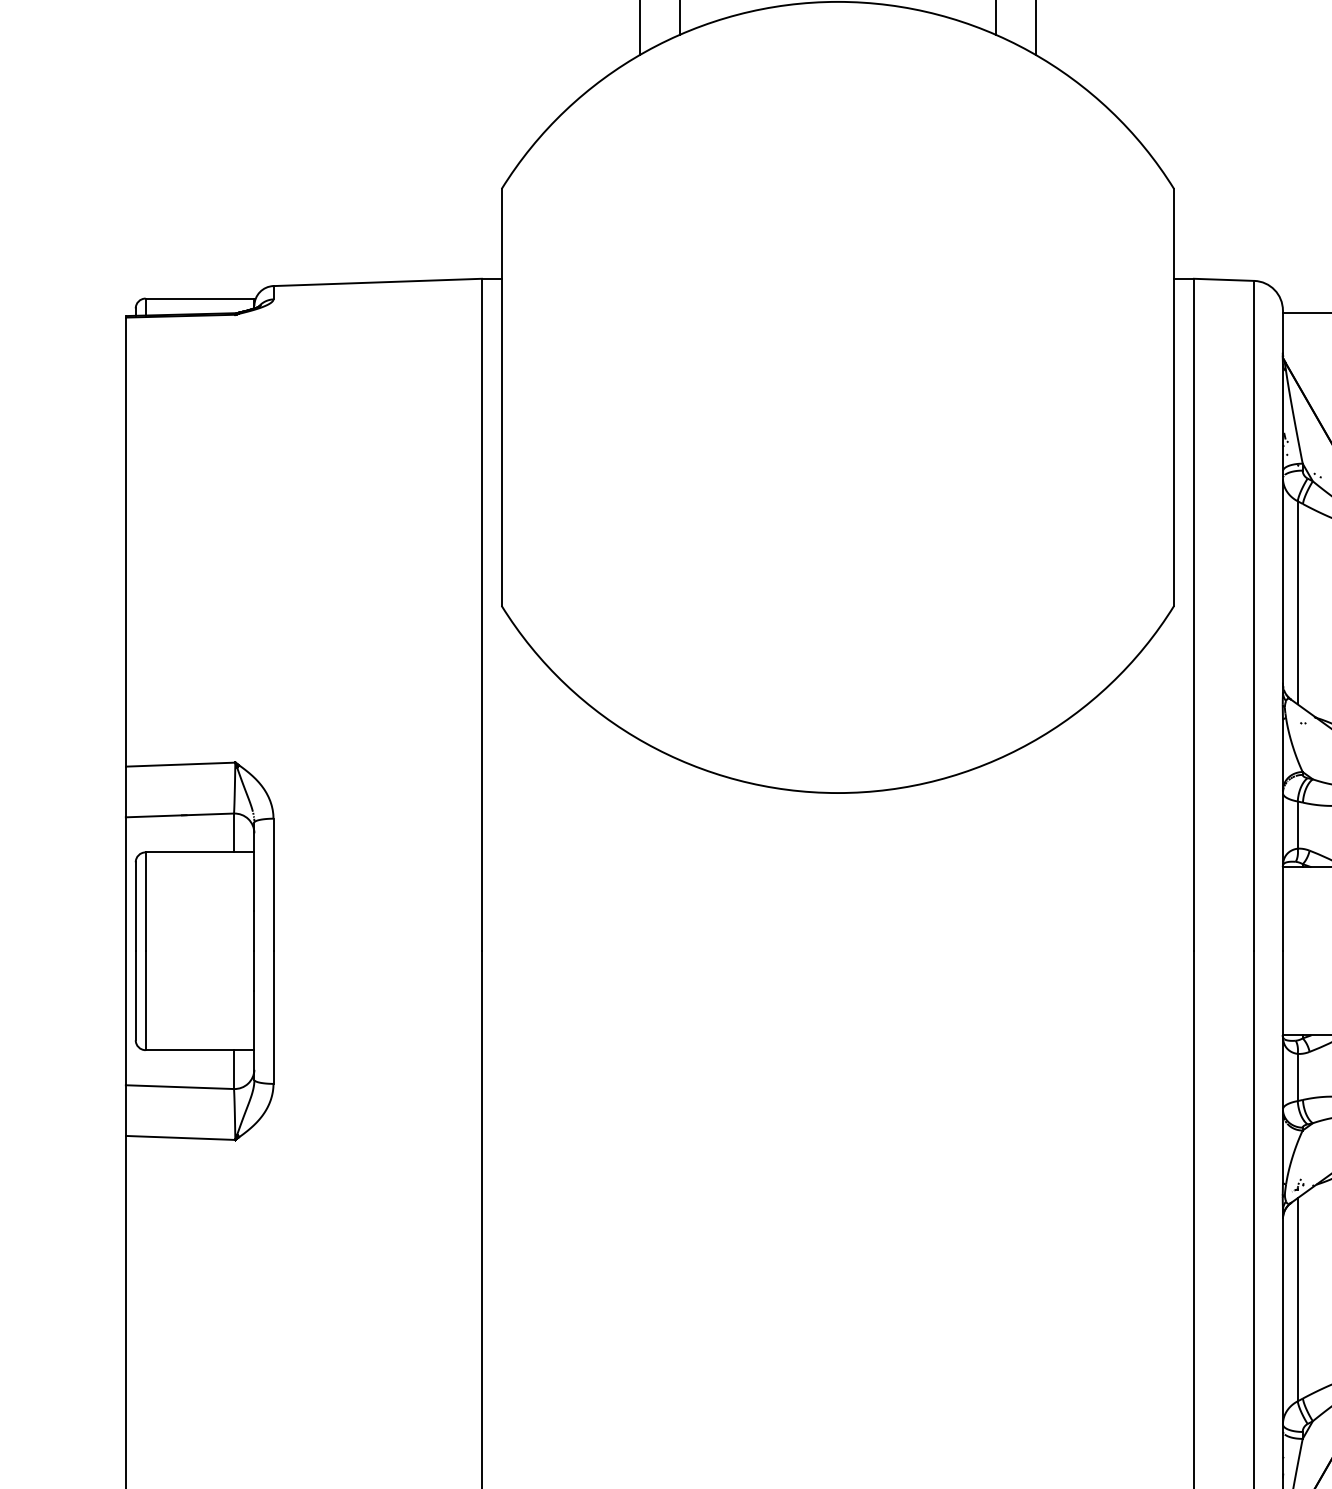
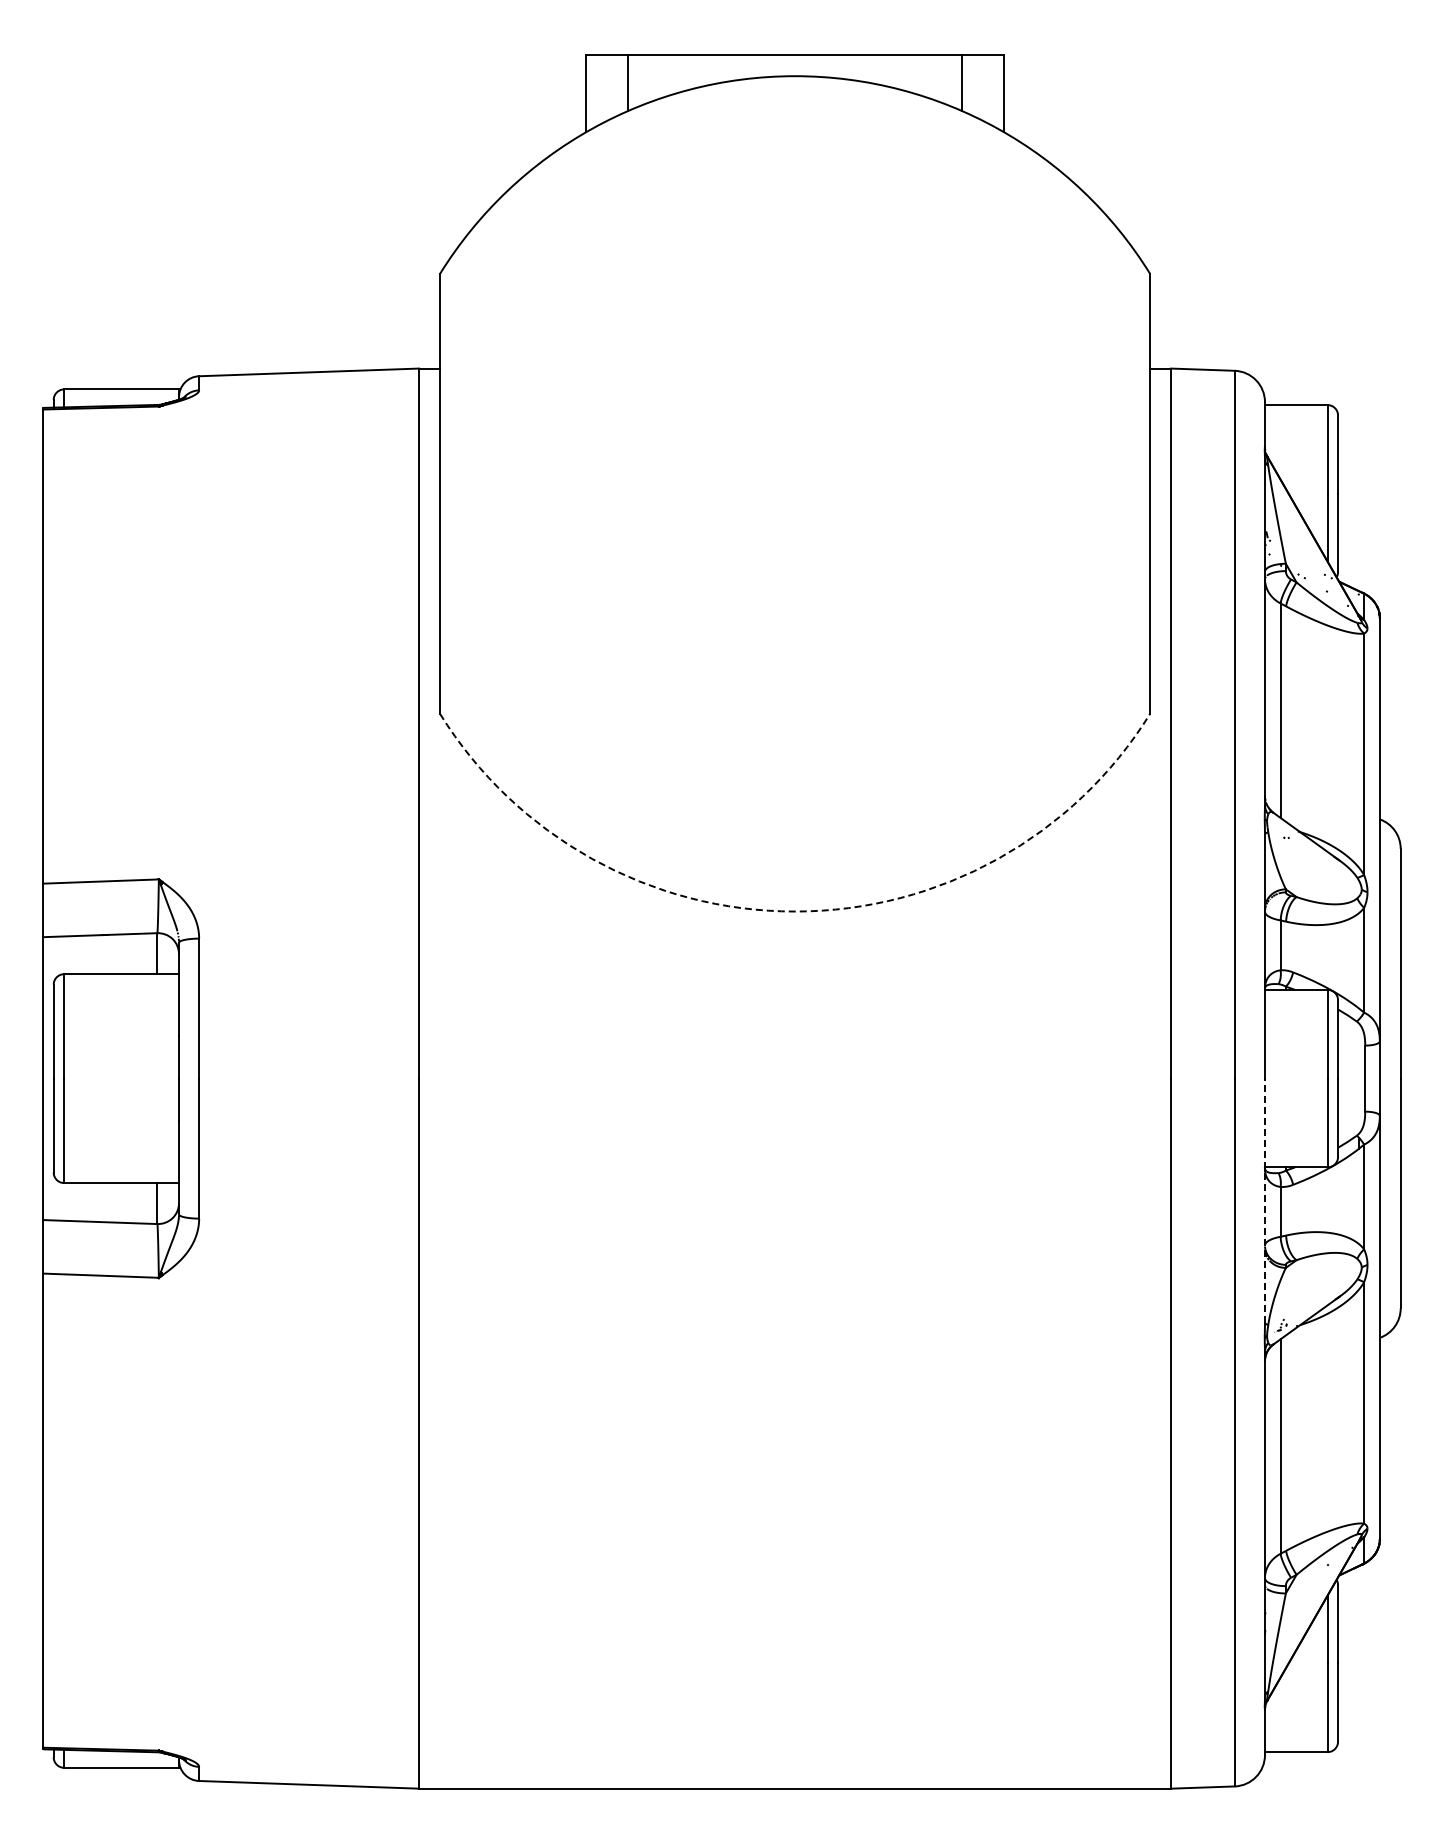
arc: (838, 793) -> (795, 911), solid -> dashed
line: (1282, 1066) -> (1264, 1200), solid -> dashed

